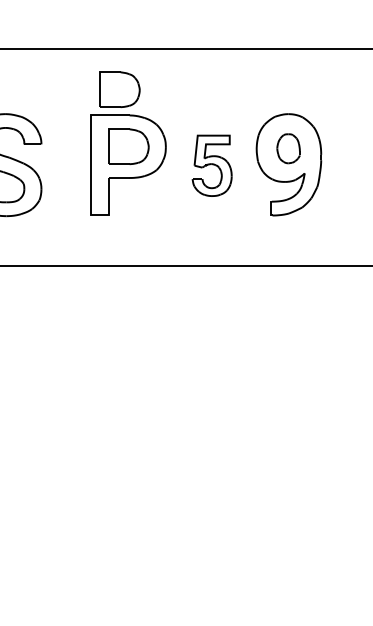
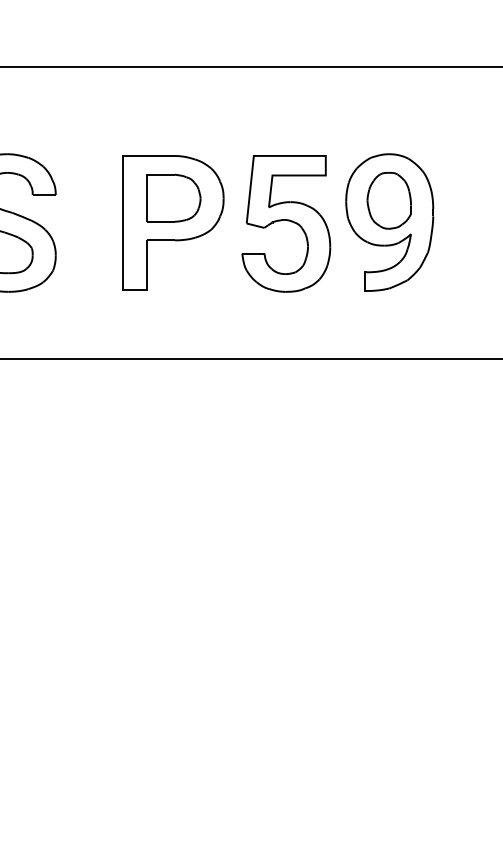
part: (119, 89) -> (161, 120), removed
part: (288, 148) -> (389, 200), size x1.43
part: (211, 165) -> (285, 223), size x1.67

